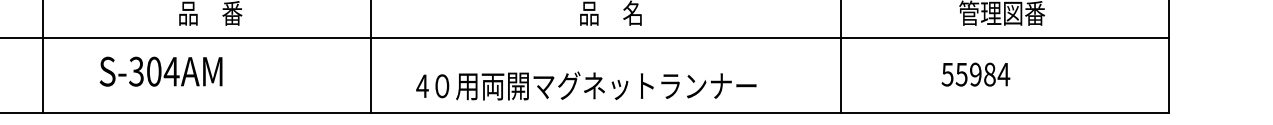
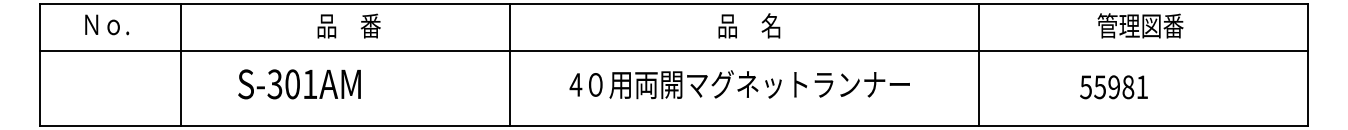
text: (172, 70) -> (310, 83), S-304AM -> S-301AM
text: (1004, 73) -> (1142, 86), 55984 -> 55981
text: (586, 85) -> (739, 84), moved

